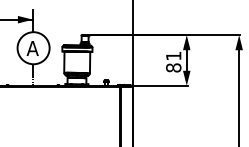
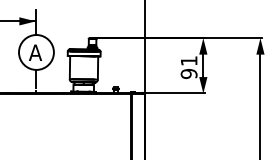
text: (173, 68) -> (188, 74), 81 -> 91

